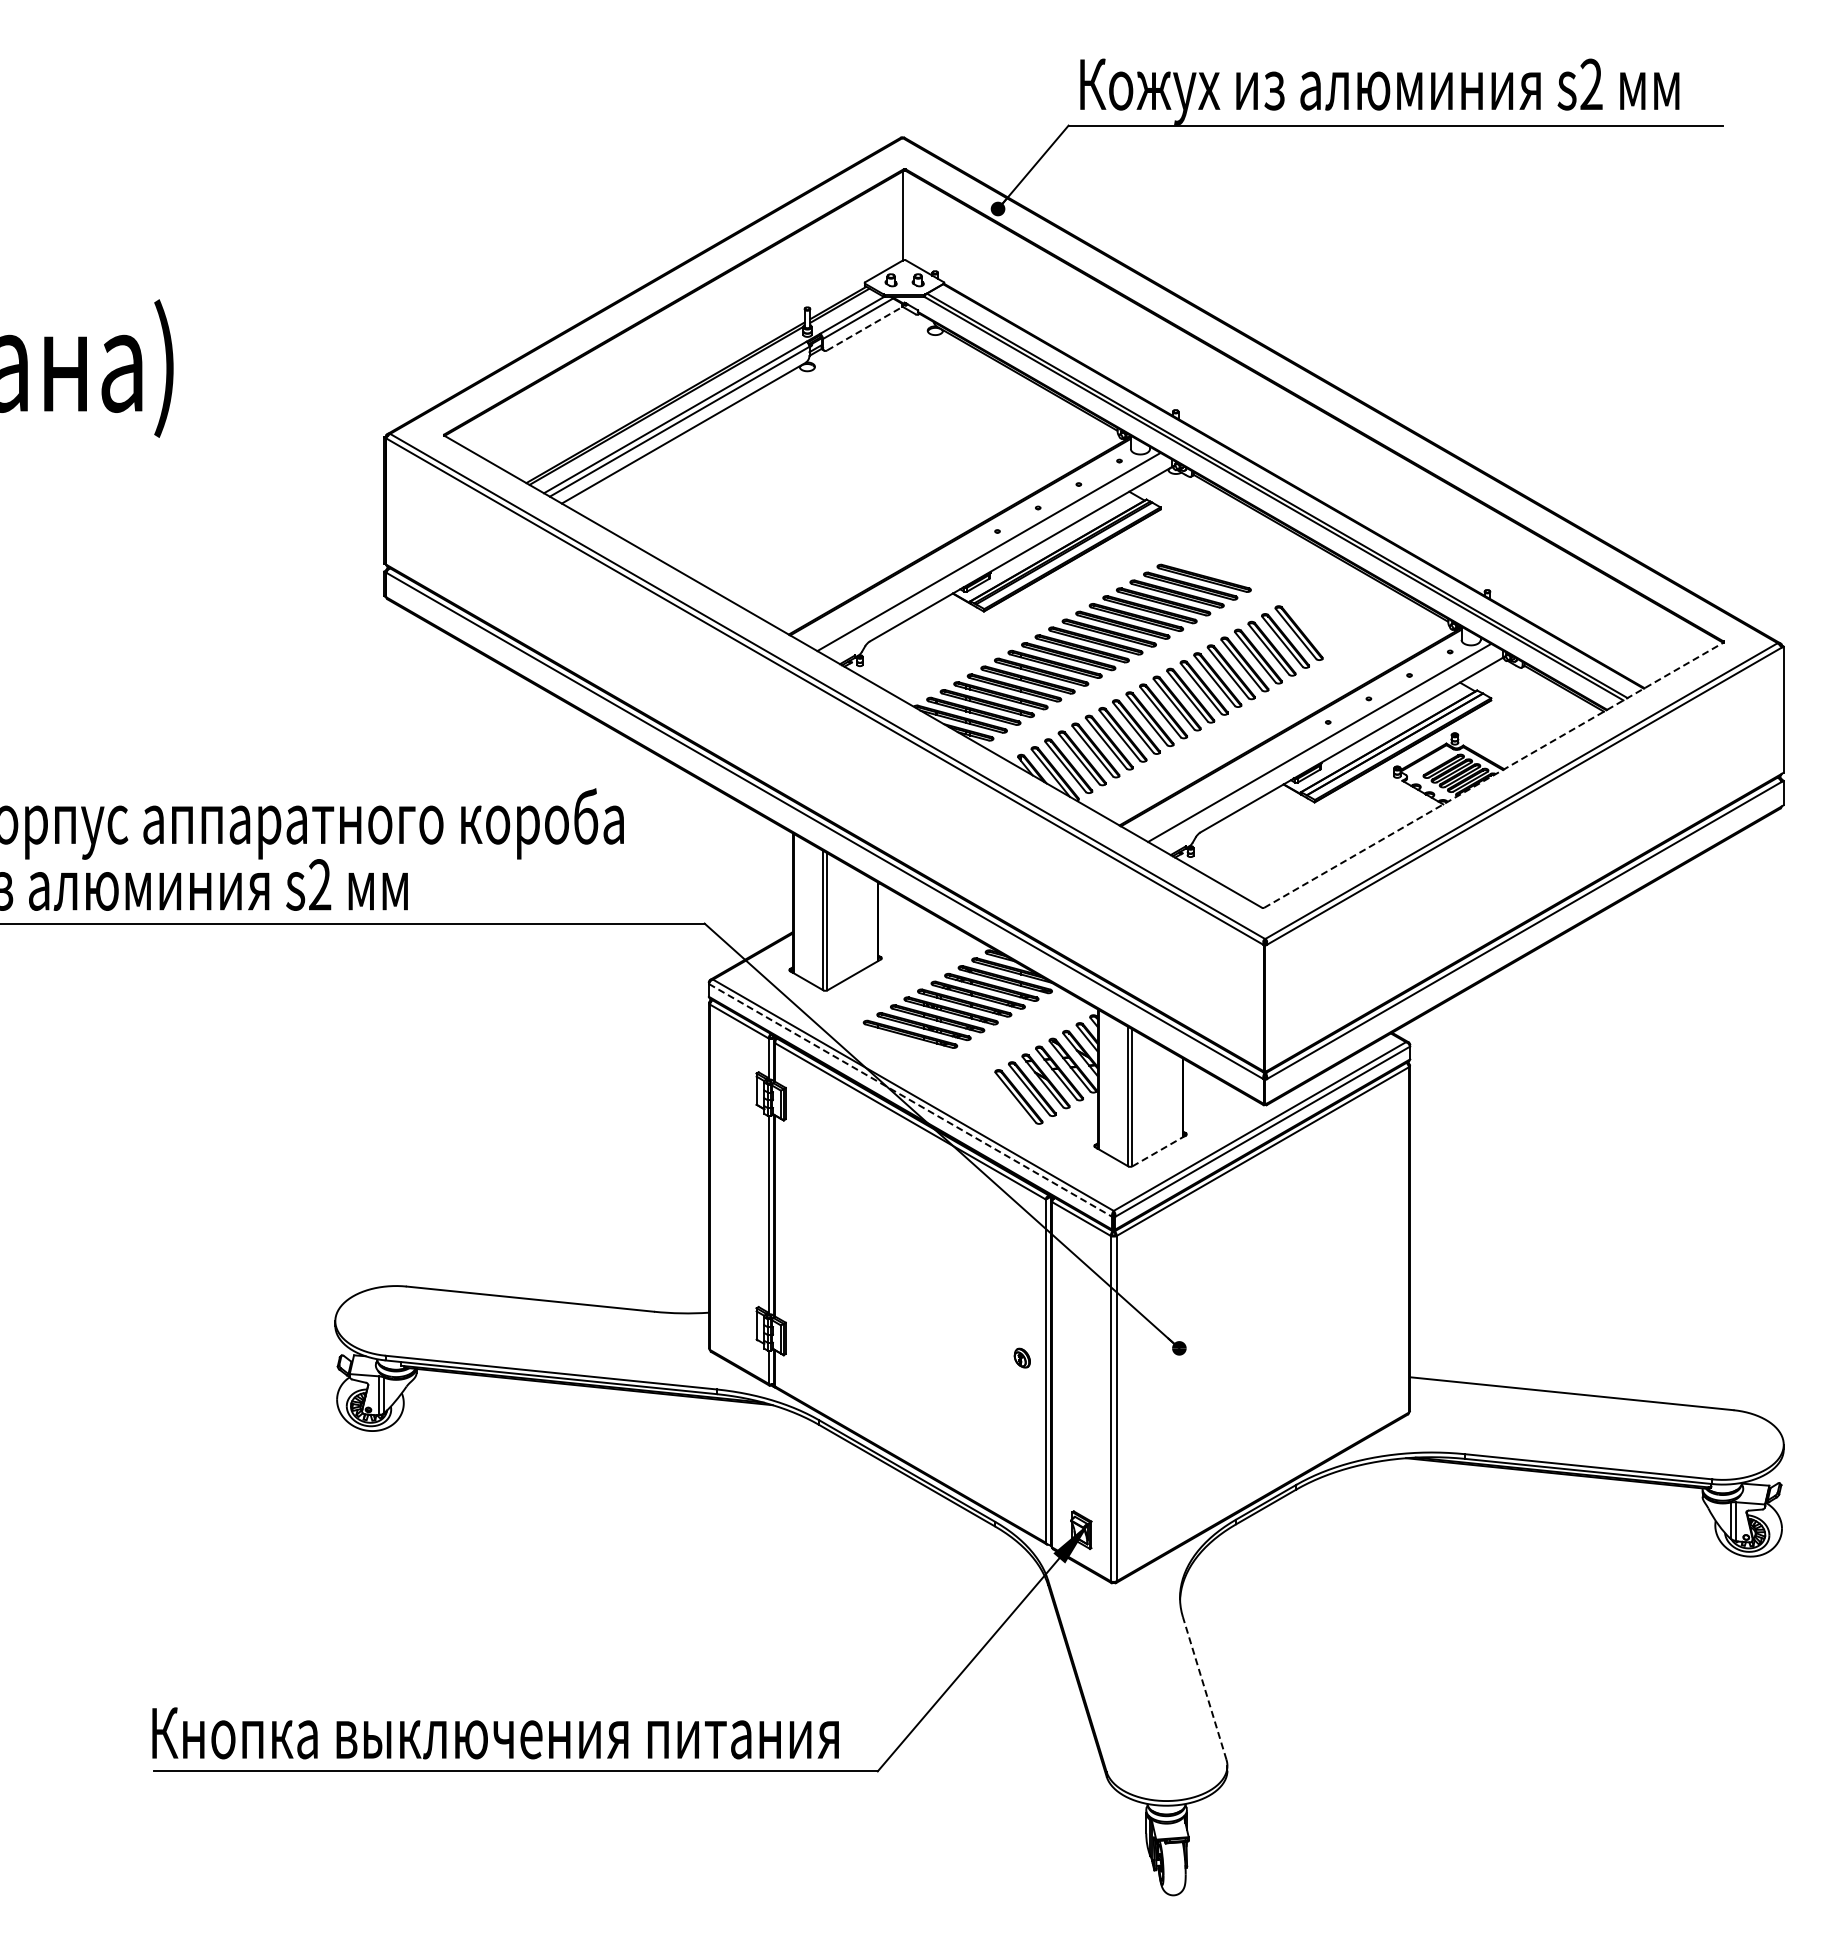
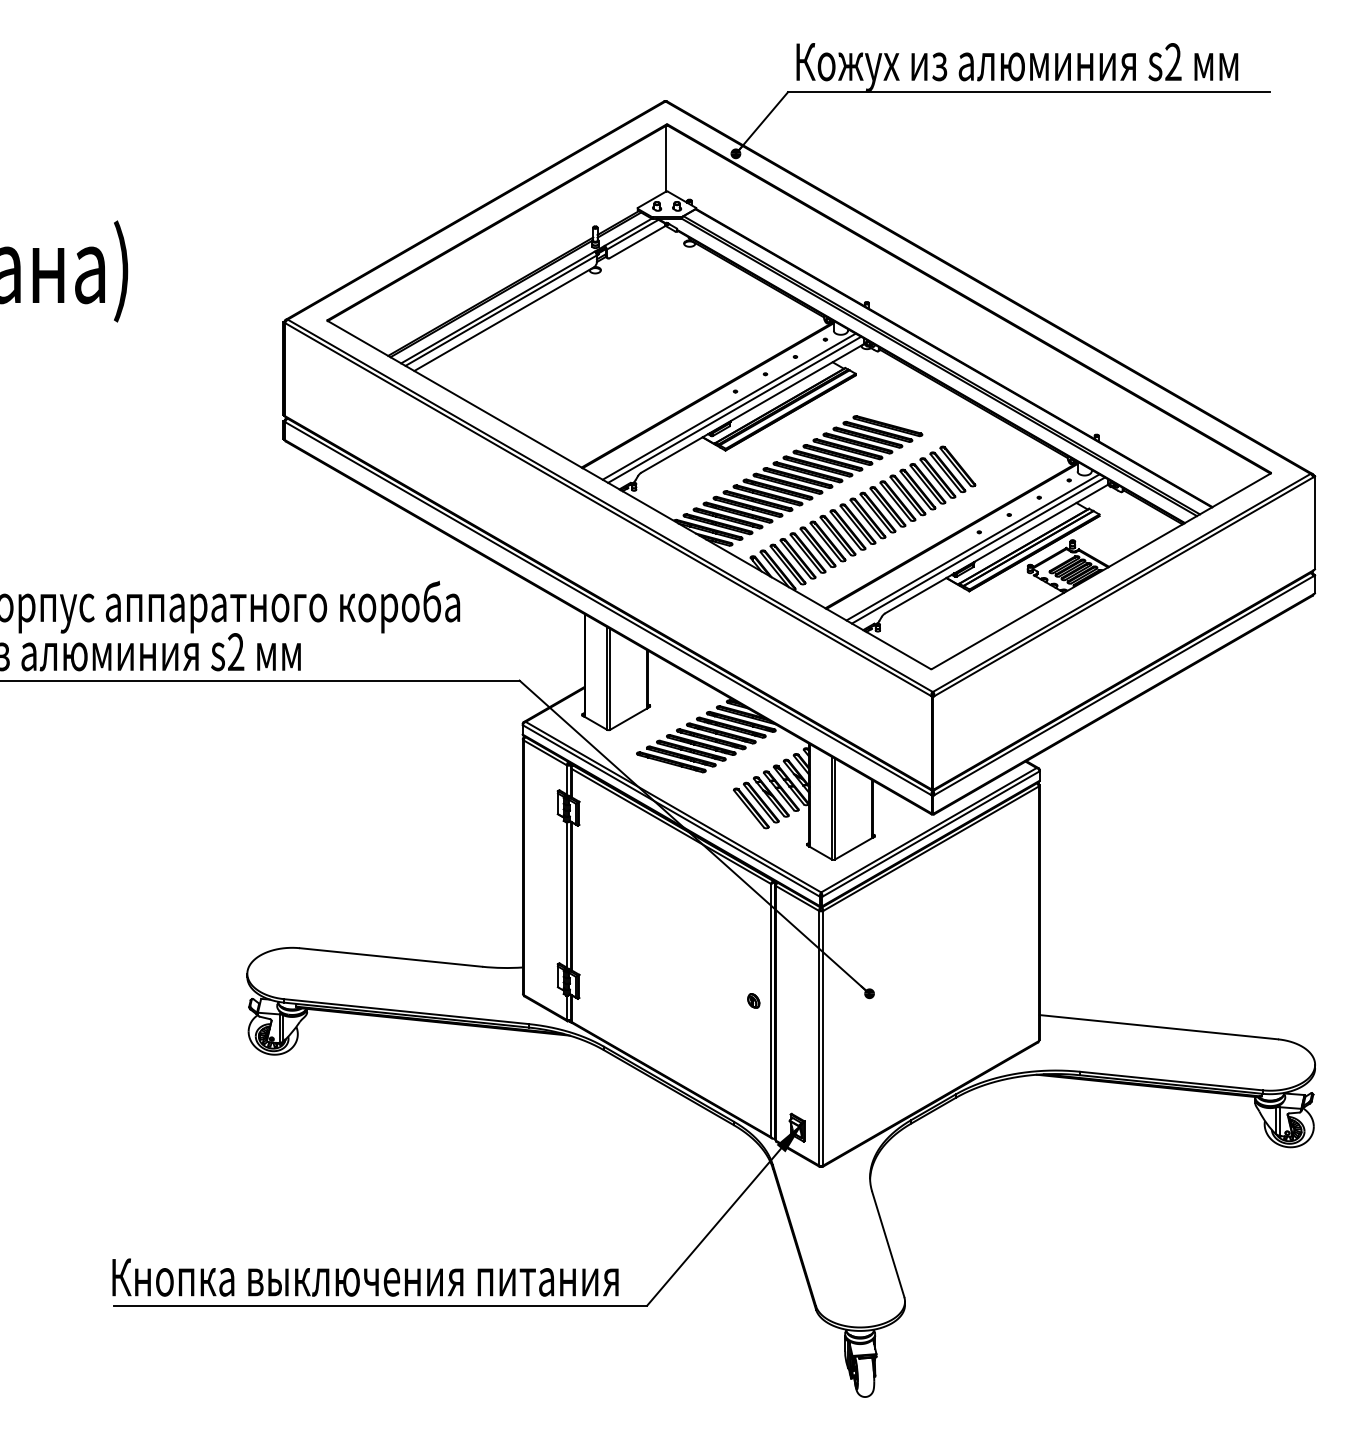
line: (865, 328) -> (638, 241), dashed -> solid
line: (995, 556) -> (734, 410), added
line: (1326, 747) -> (978, 550), added
line: (1494, 774) -> (1101, 570), dashed -> solid
line: (910, 1100) -> (671, 811), dashed -> solid
line: (1159, 1150) -> (854, 847), dashed -> solid
line: (1204, 1688) -> (888, 1244), dashed -> solid

